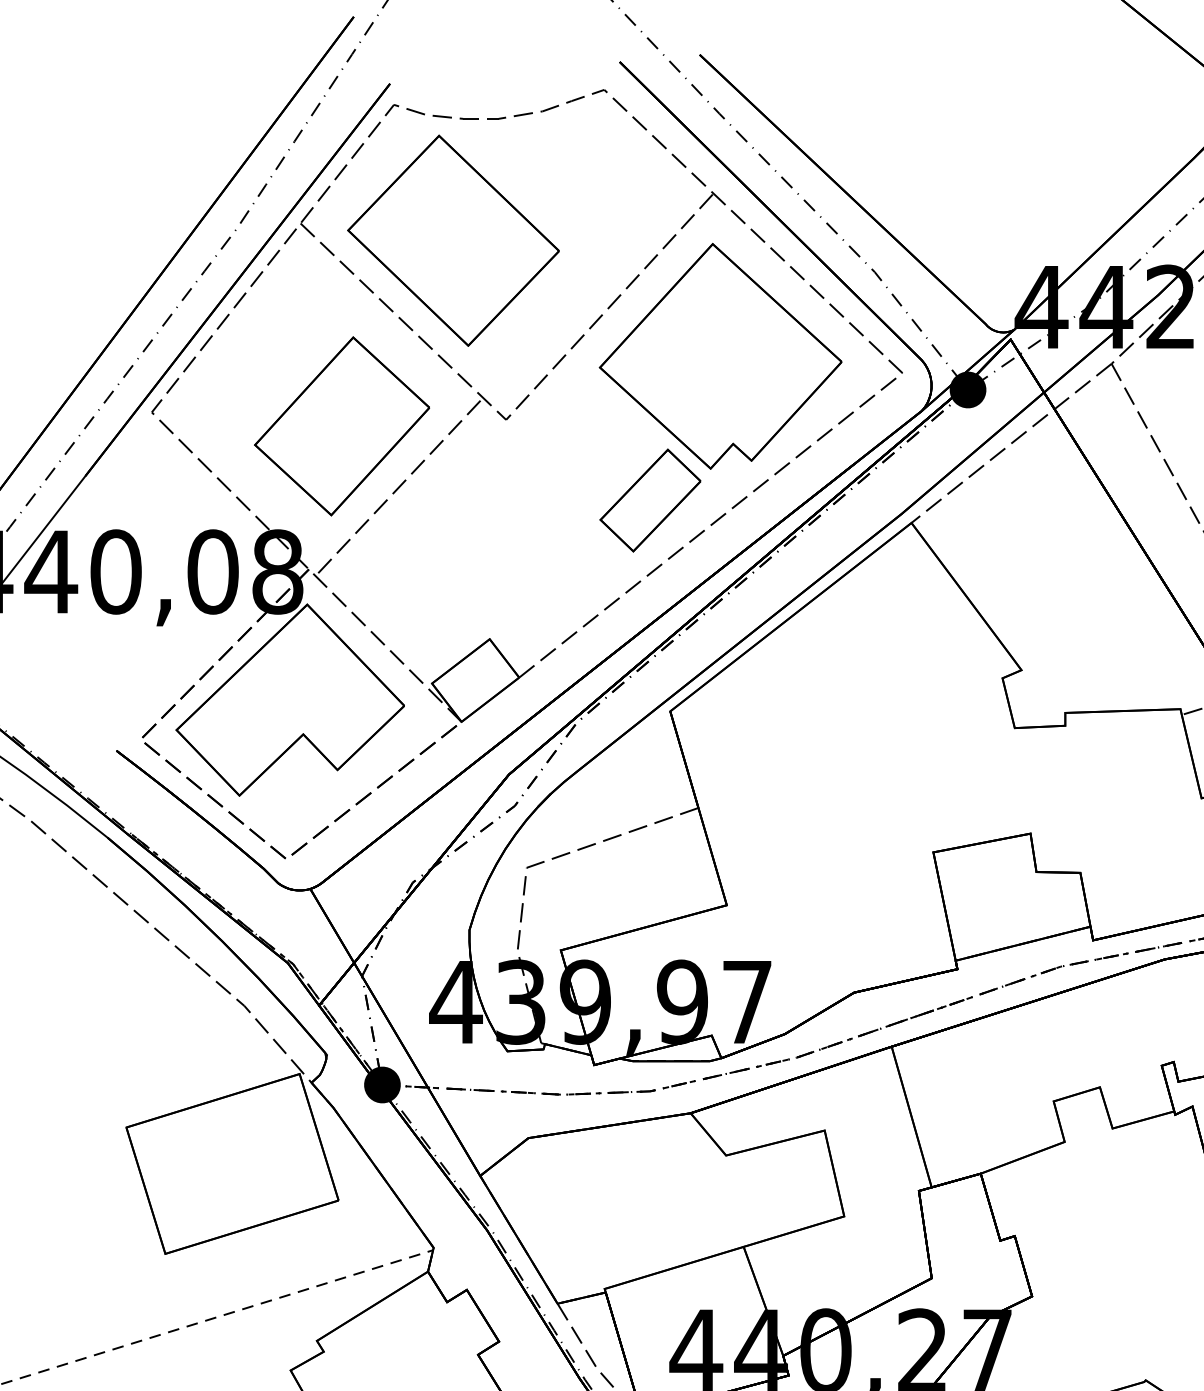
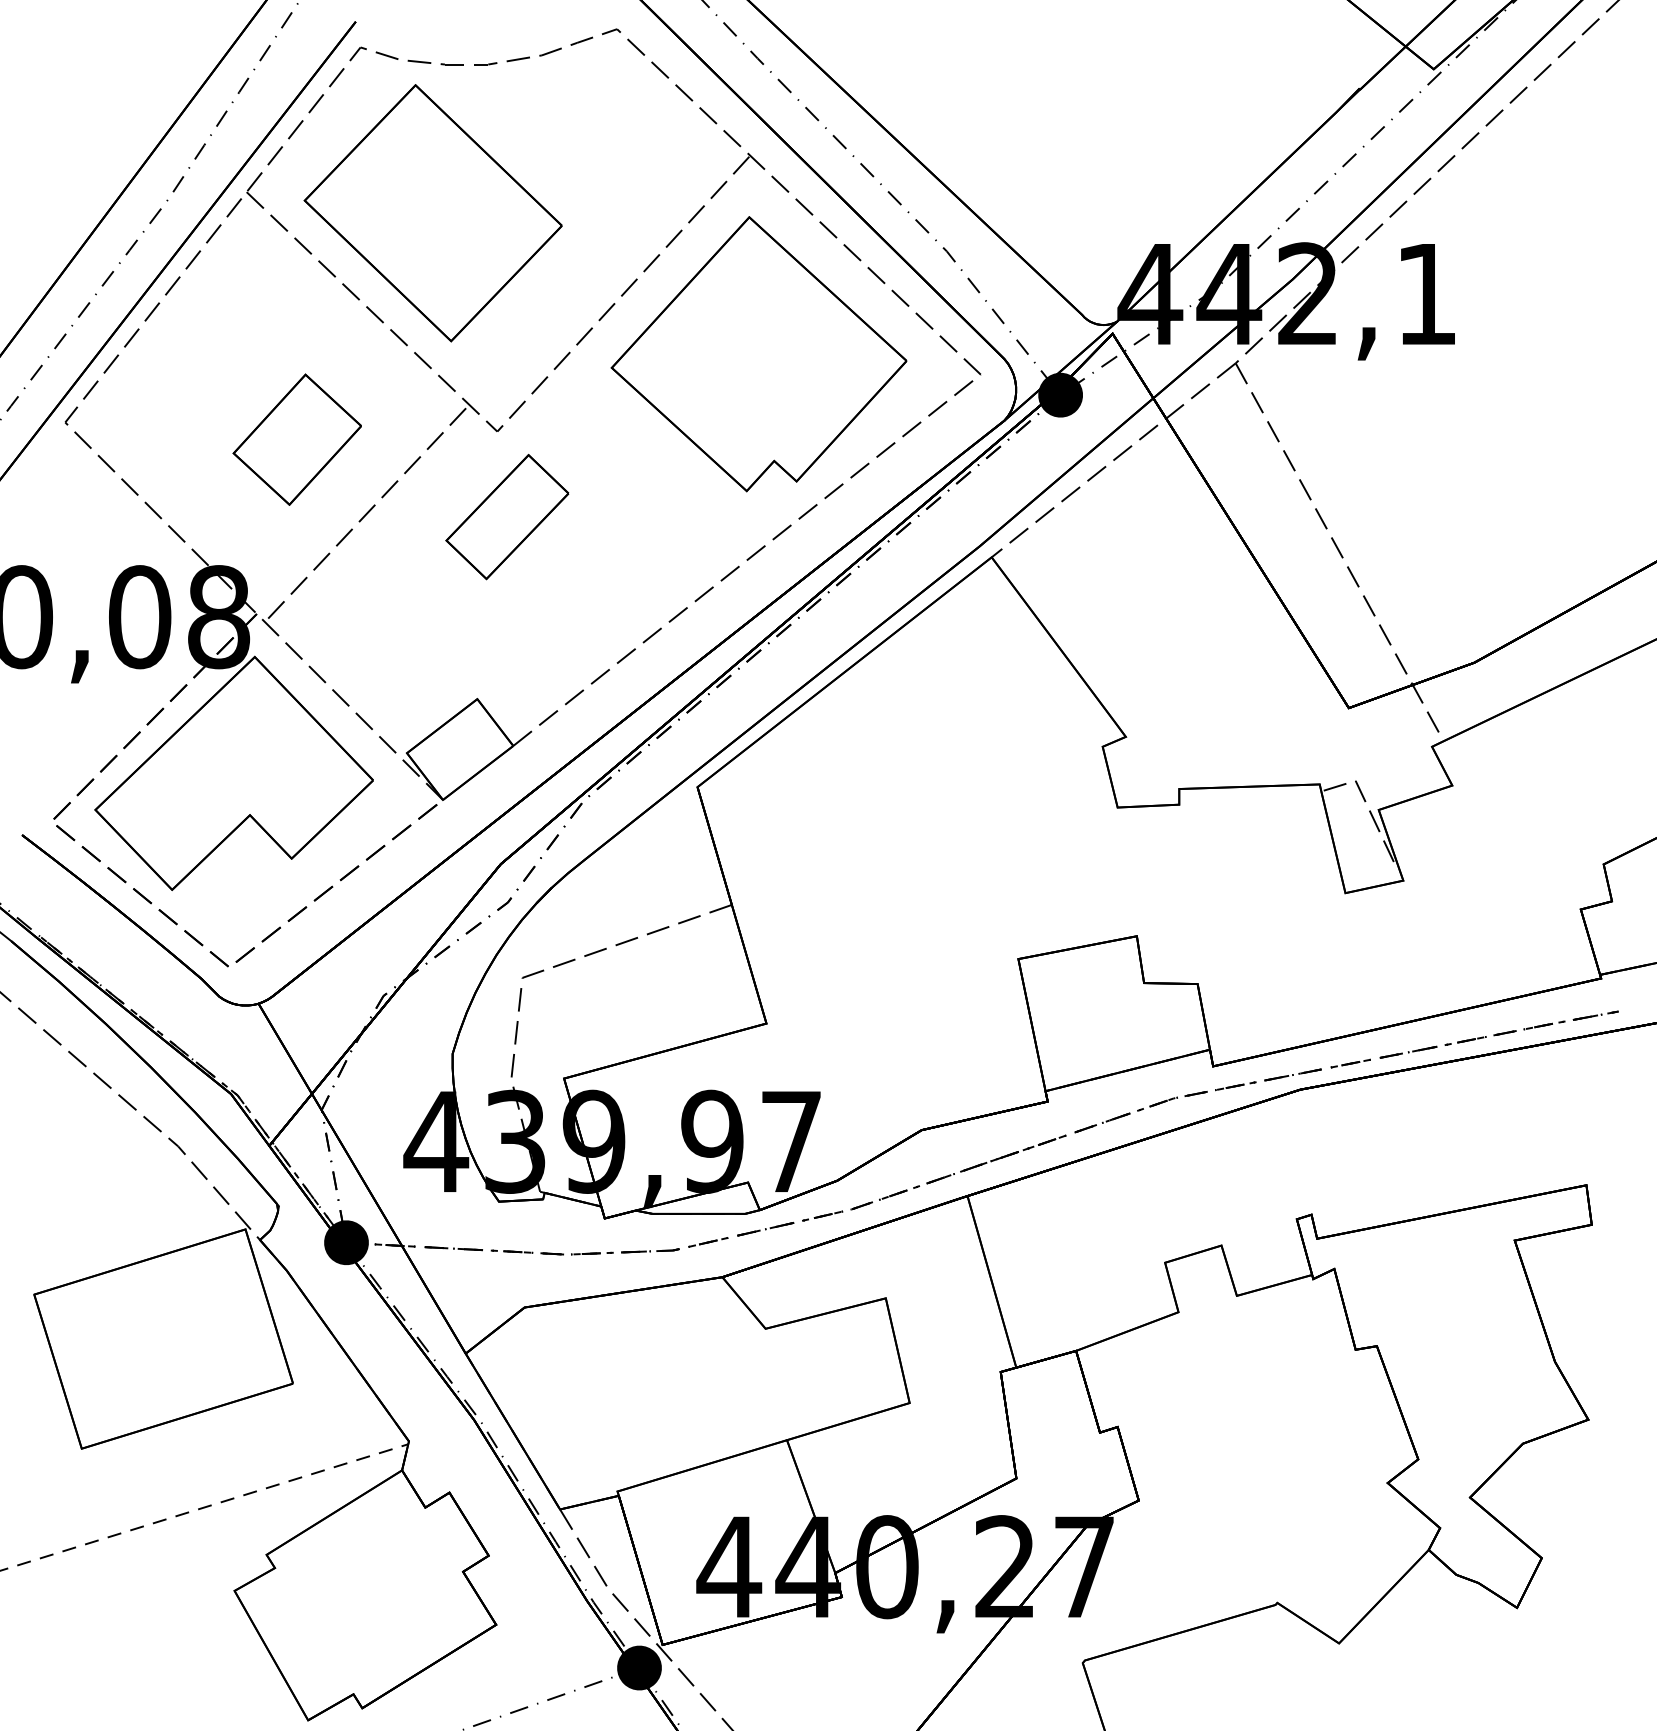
part: (342, 426) -> (297, 439), size x0.6
part: (650, 500) -> (507, 517), moved

